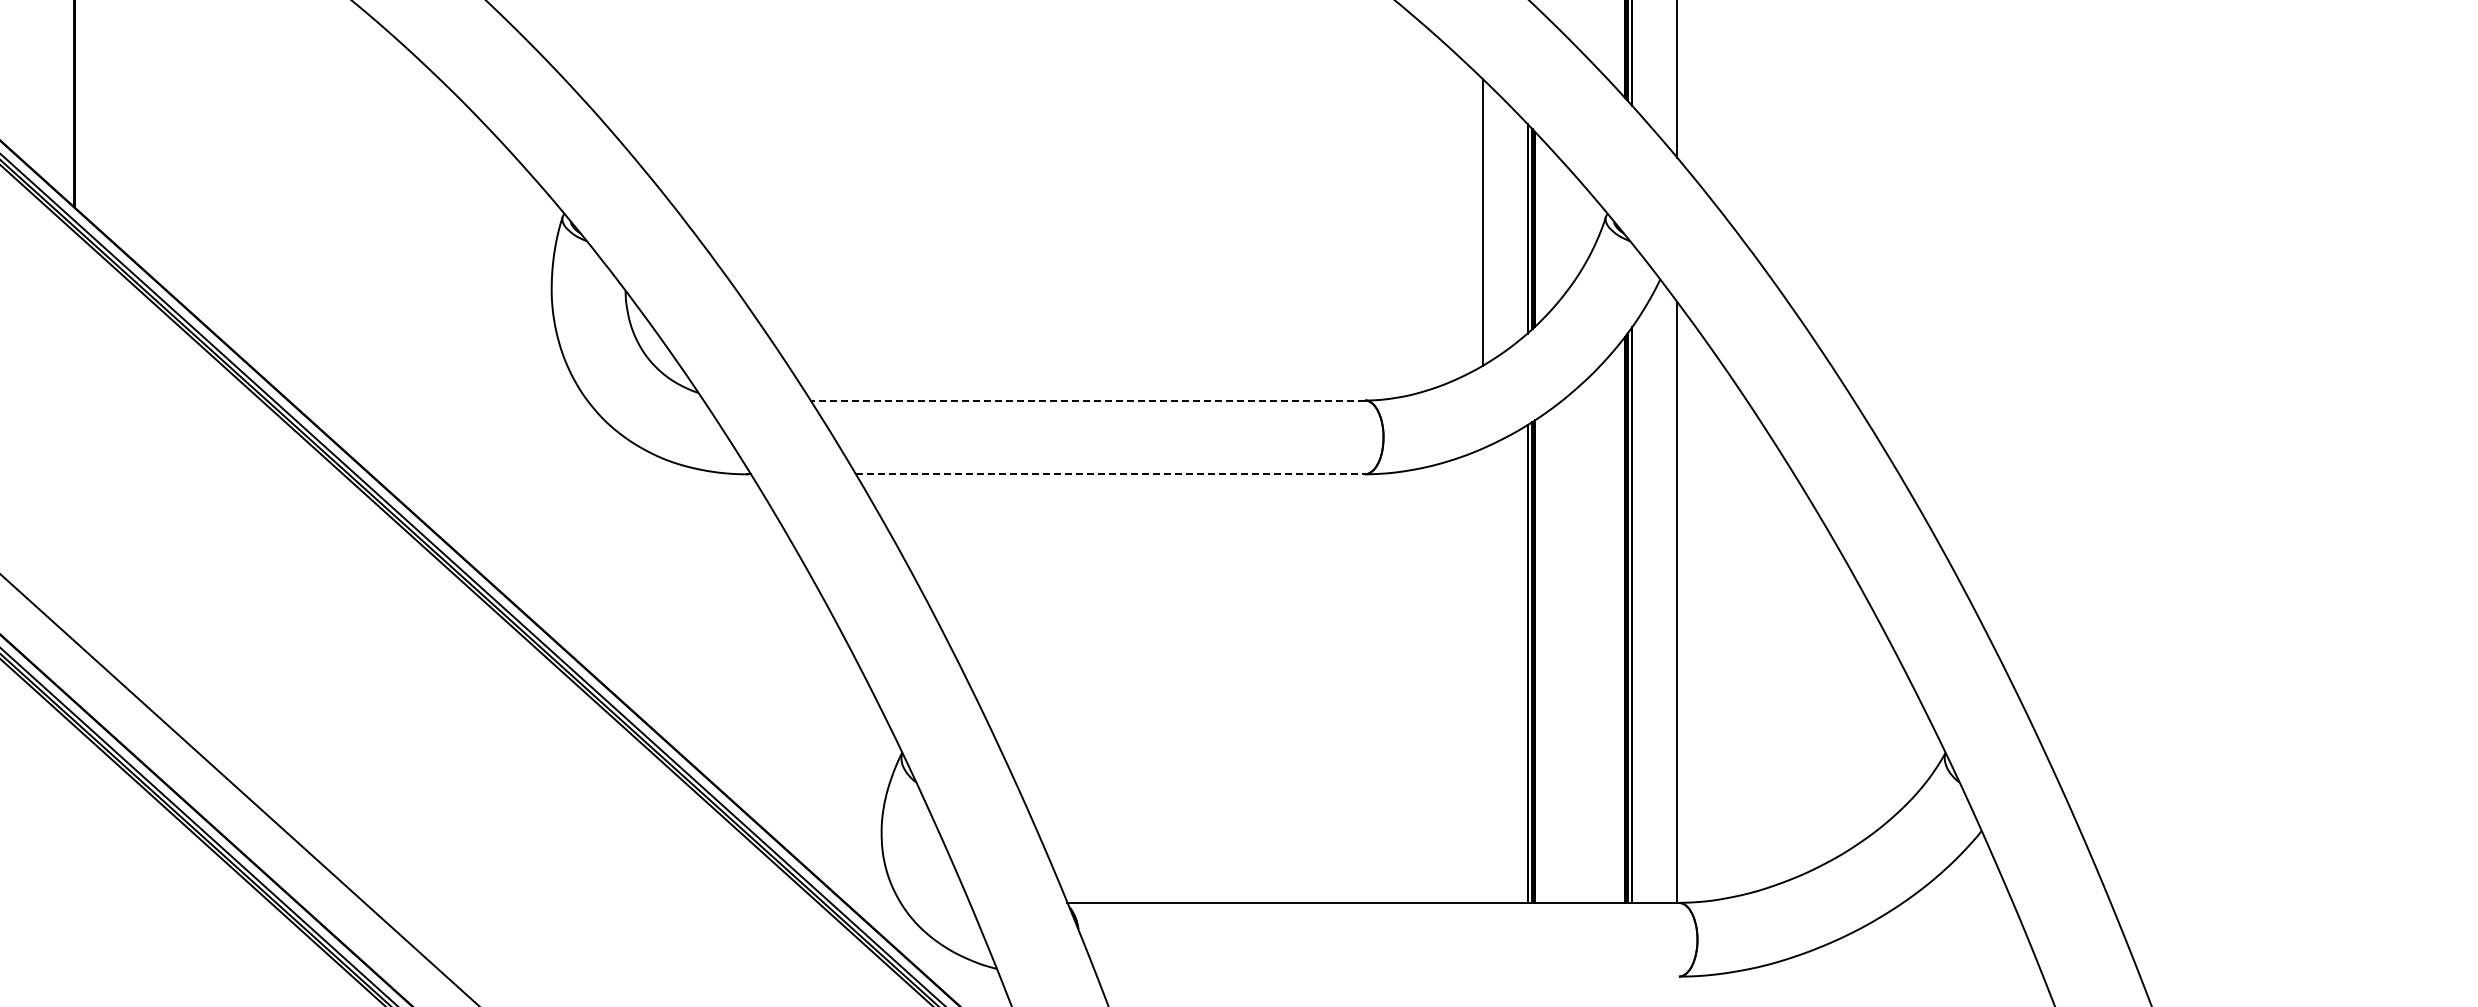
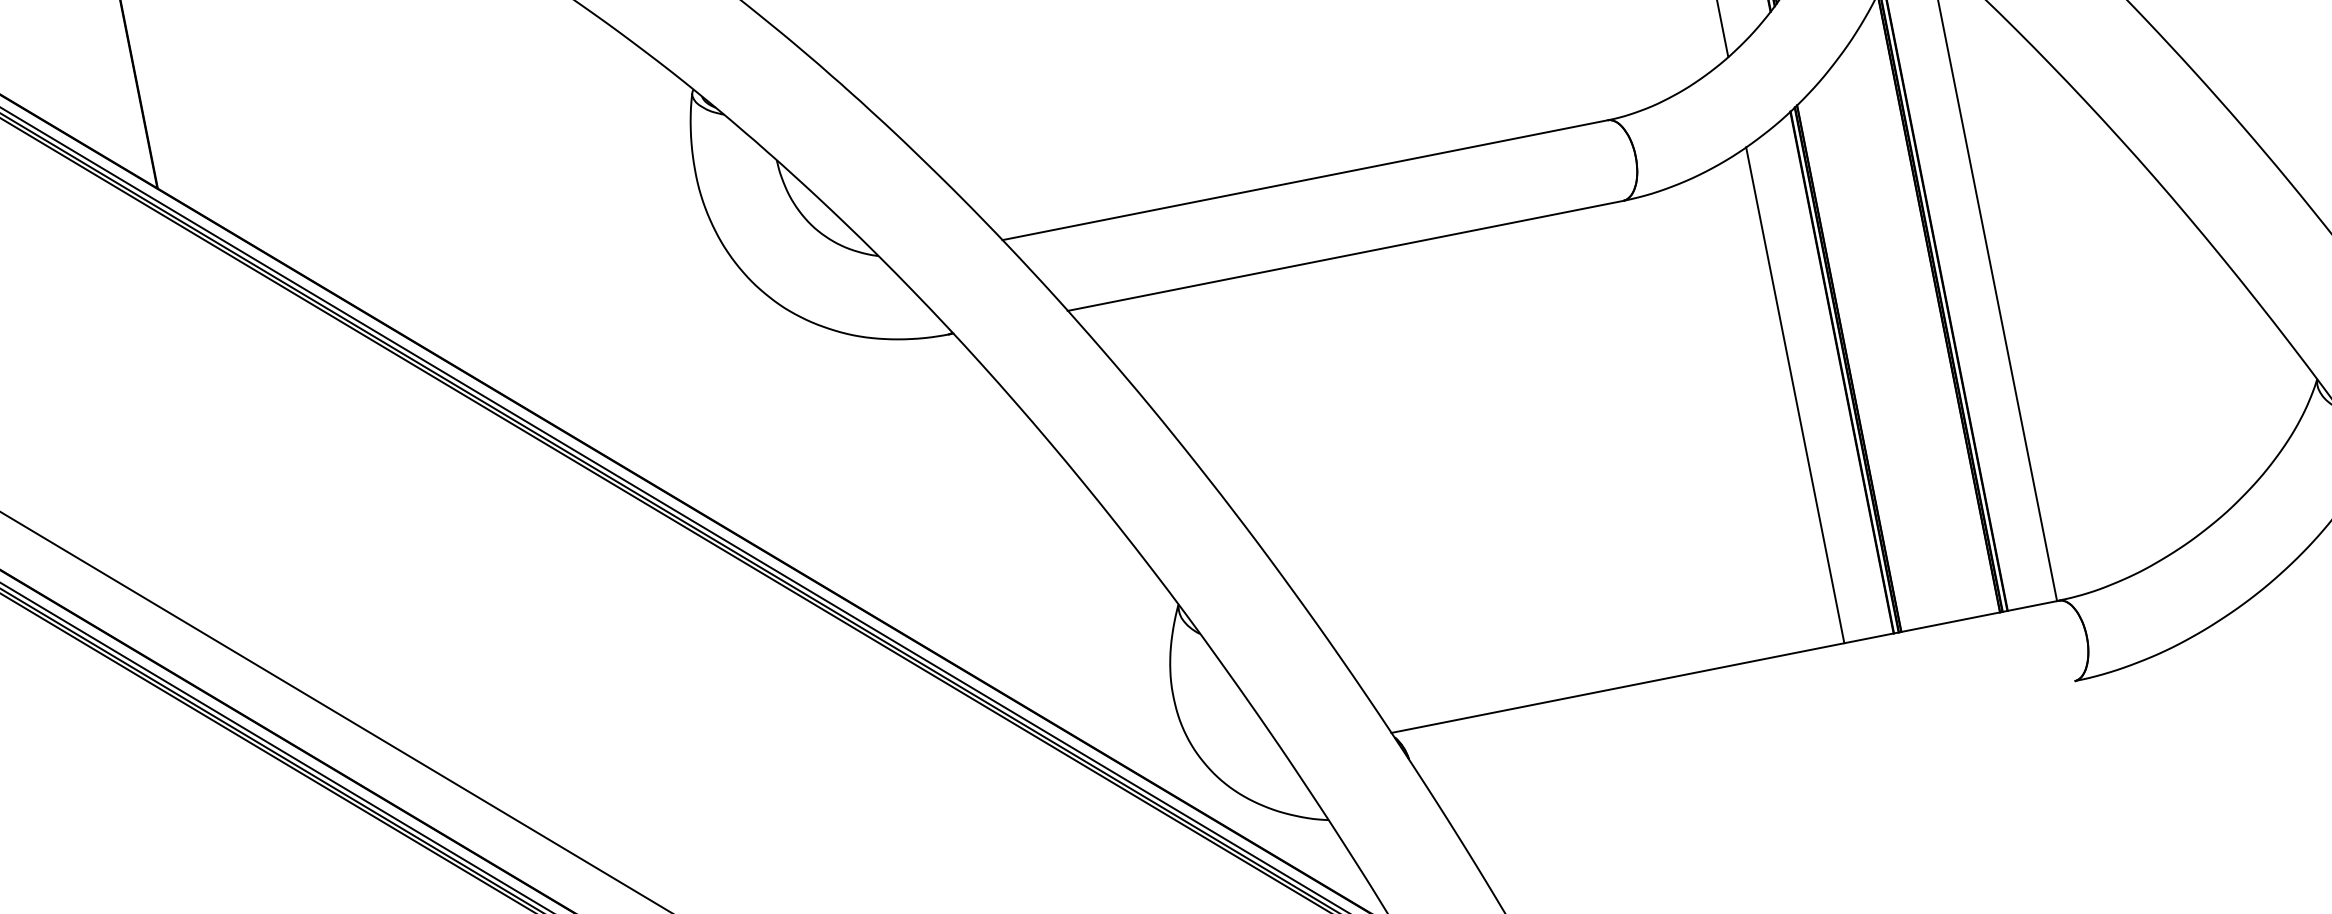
line: (1087, 400) -> (1304, 180), dashed -> solid
line: (1110, 474) -> (1345, 256), dashed -> solid
line: (1482, 675) -> (1795, 395), added

